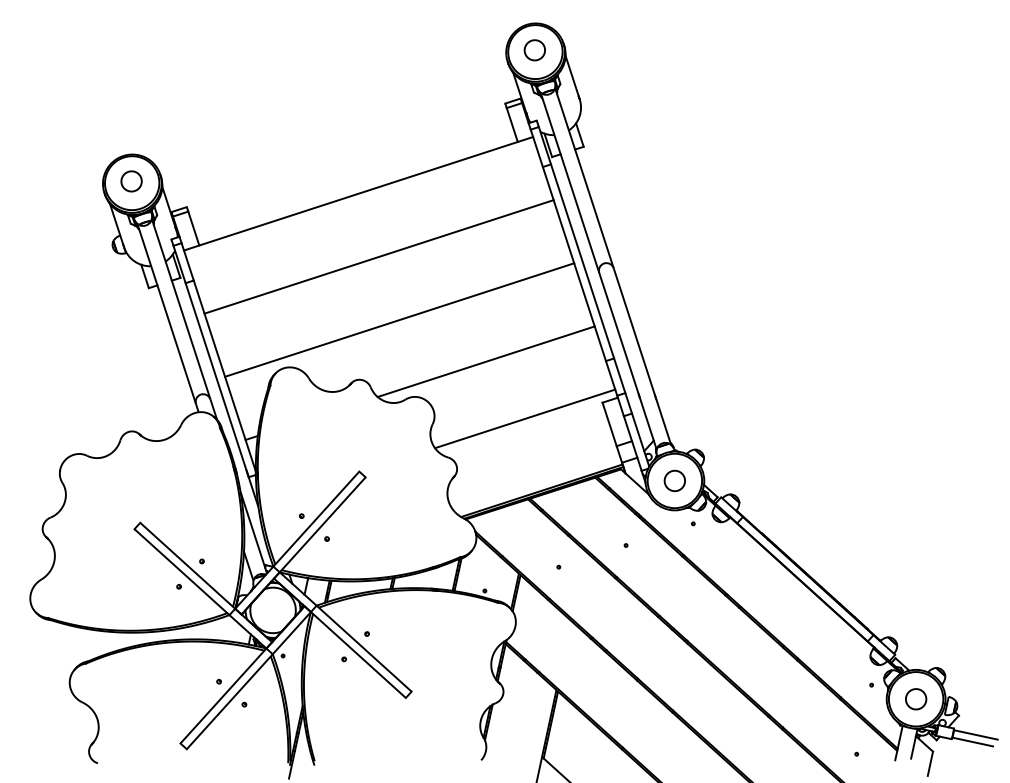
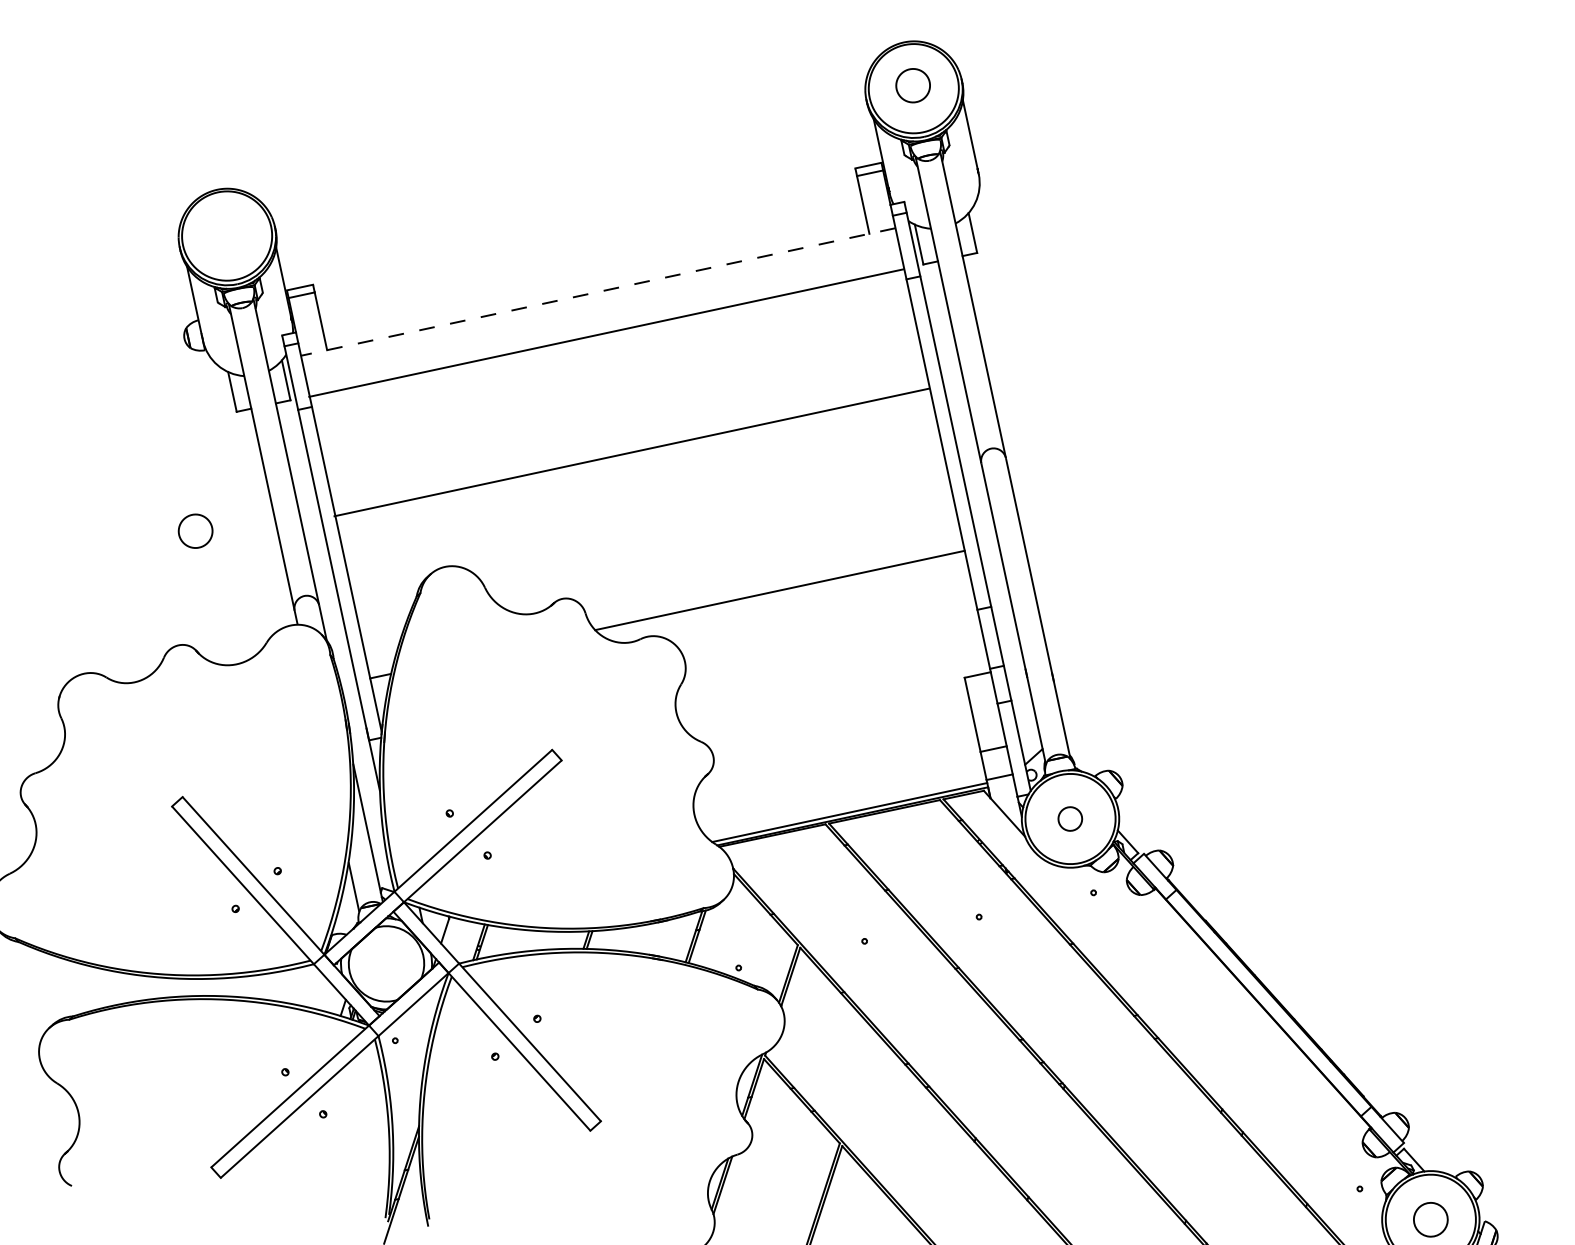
part: (131, 181) -> (195, 531), moved
line: (358, 193) -> (598, 291), solid -> dashed
line: (378, 256) -> (605, 332), moved
line: (399, 319) -> (631, 451), moved
line: (525, 418) -> (835, 690), removed
circle: (674, 480) -> (1069, 818), size x0.7

